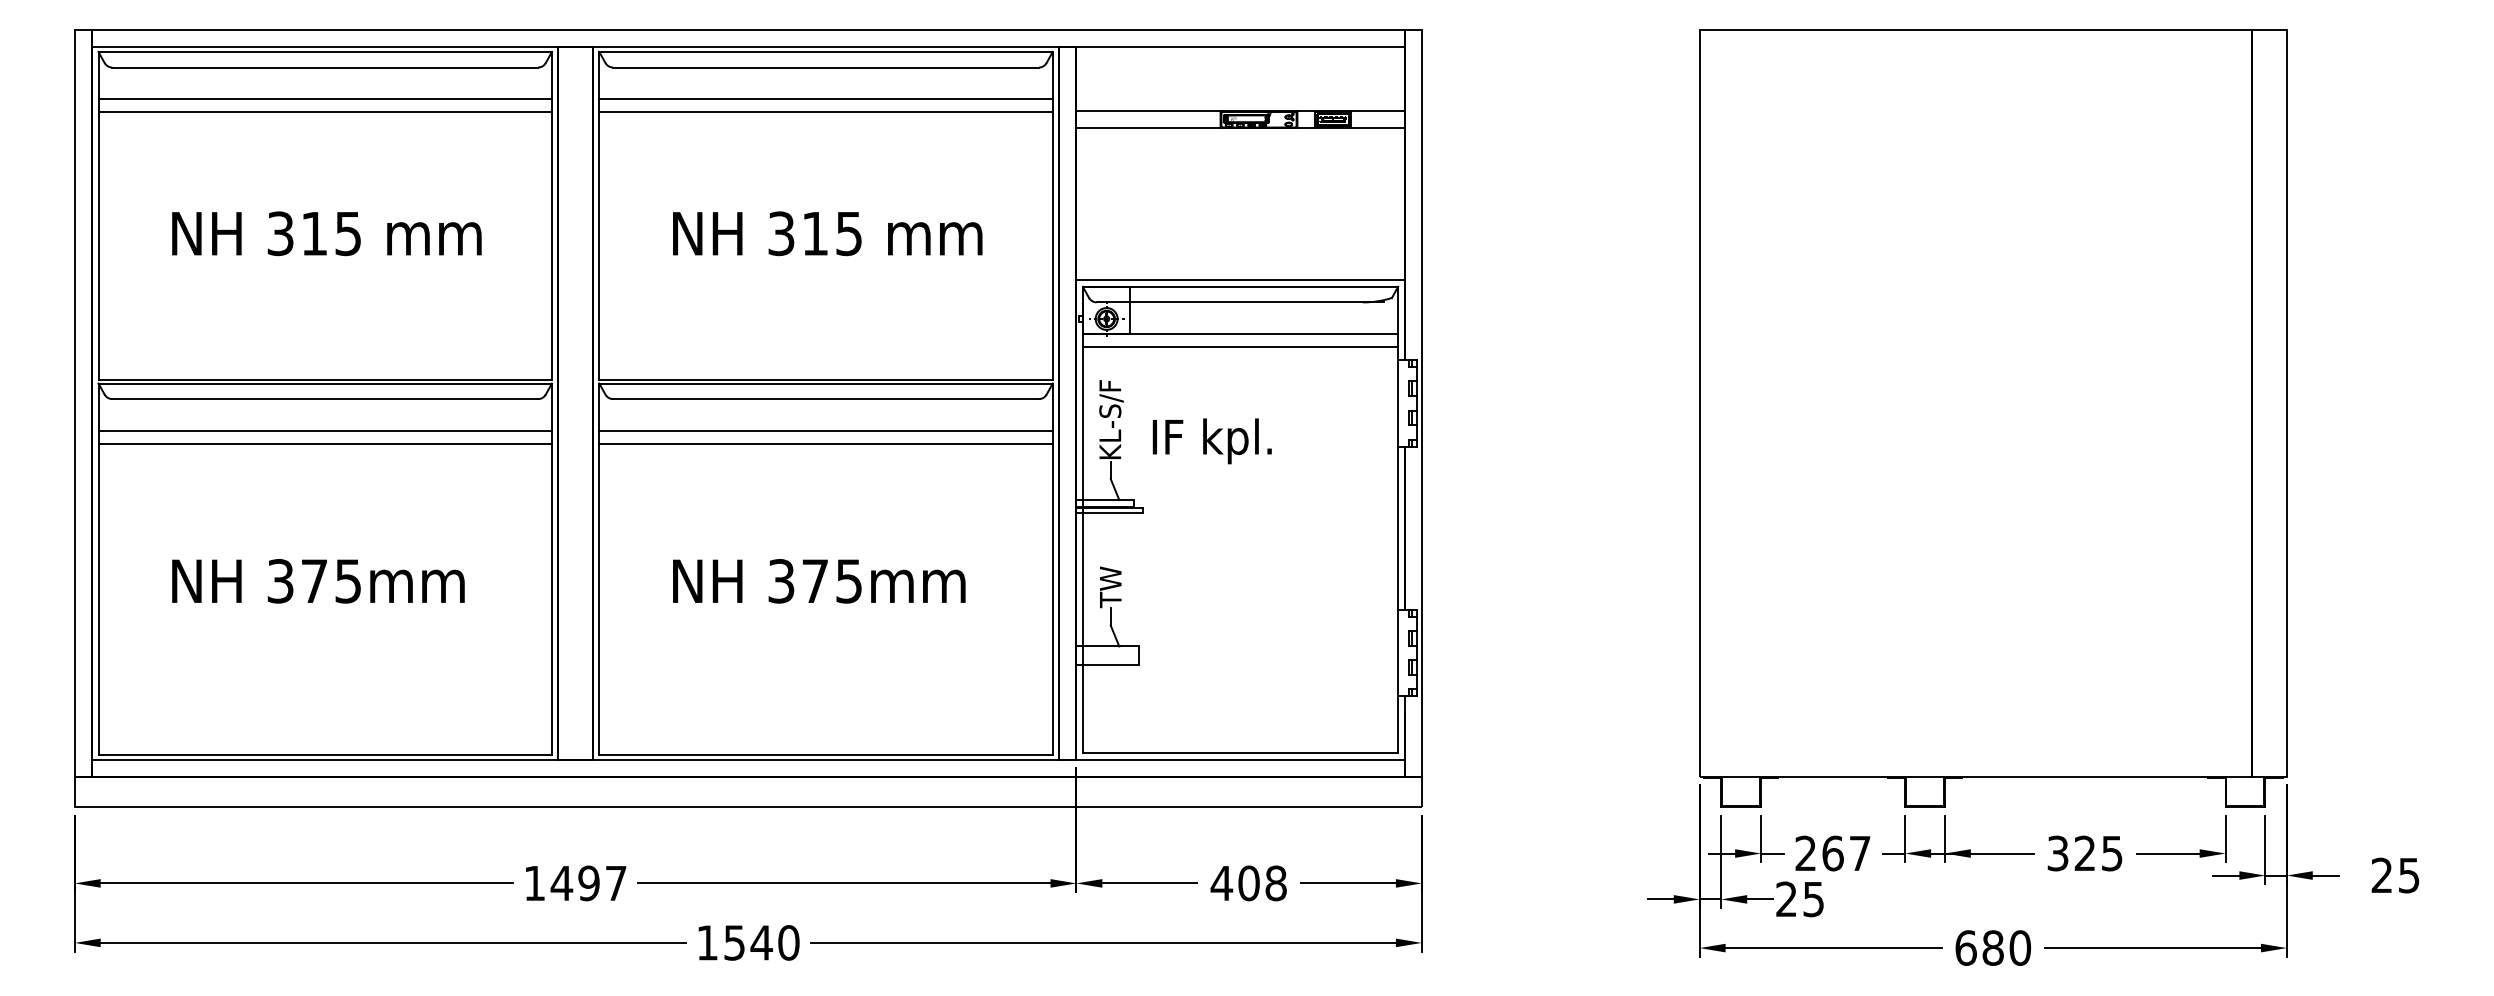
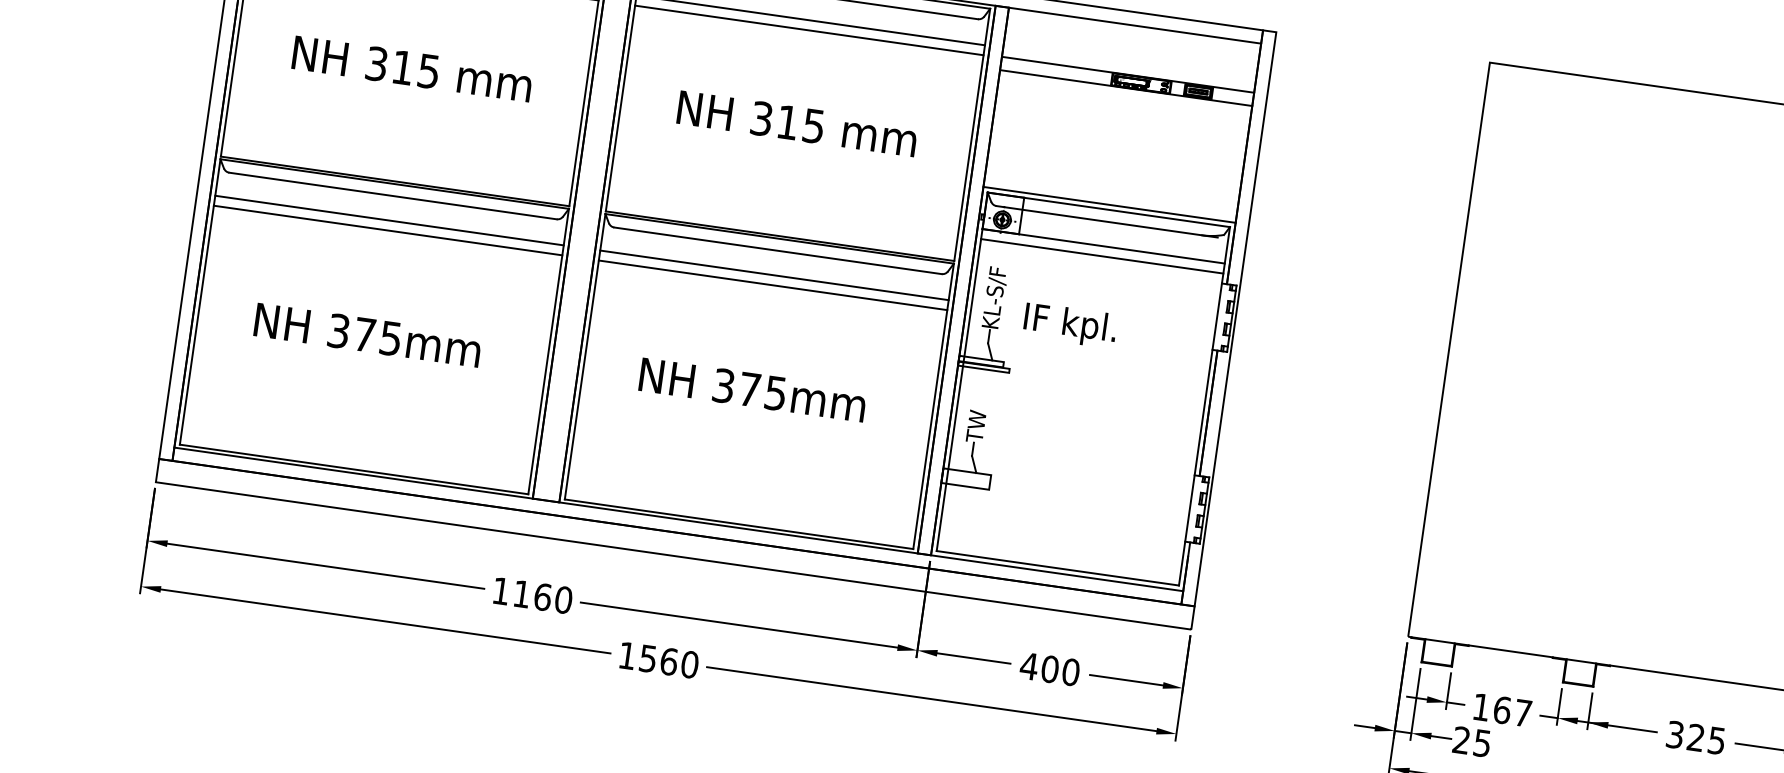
text: (1805, 852) -> (1481, 706), 267 -> 167
text: (588, 883) -> (542, 597), 1497 -> 1160
text: (1275, 883) -> (1070, 672), 408 -> 400
text: (761, 942) -> (668, 661), 1540 -> 1560

